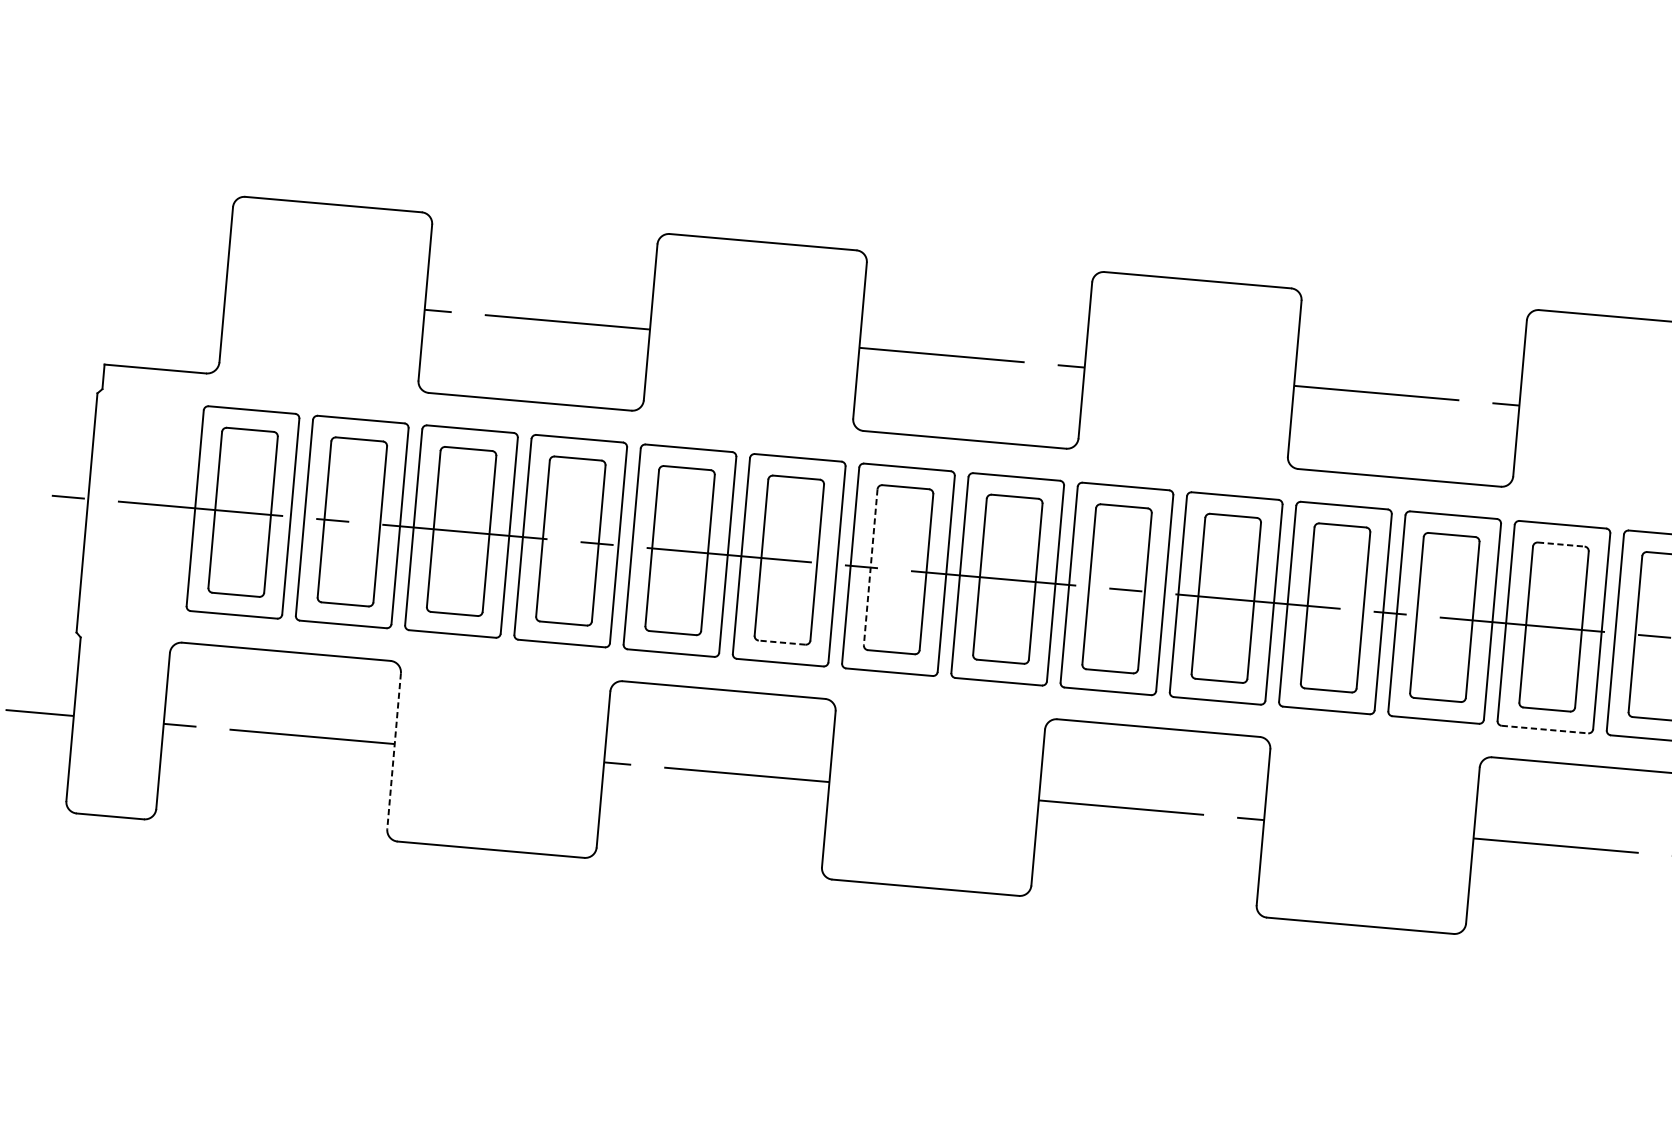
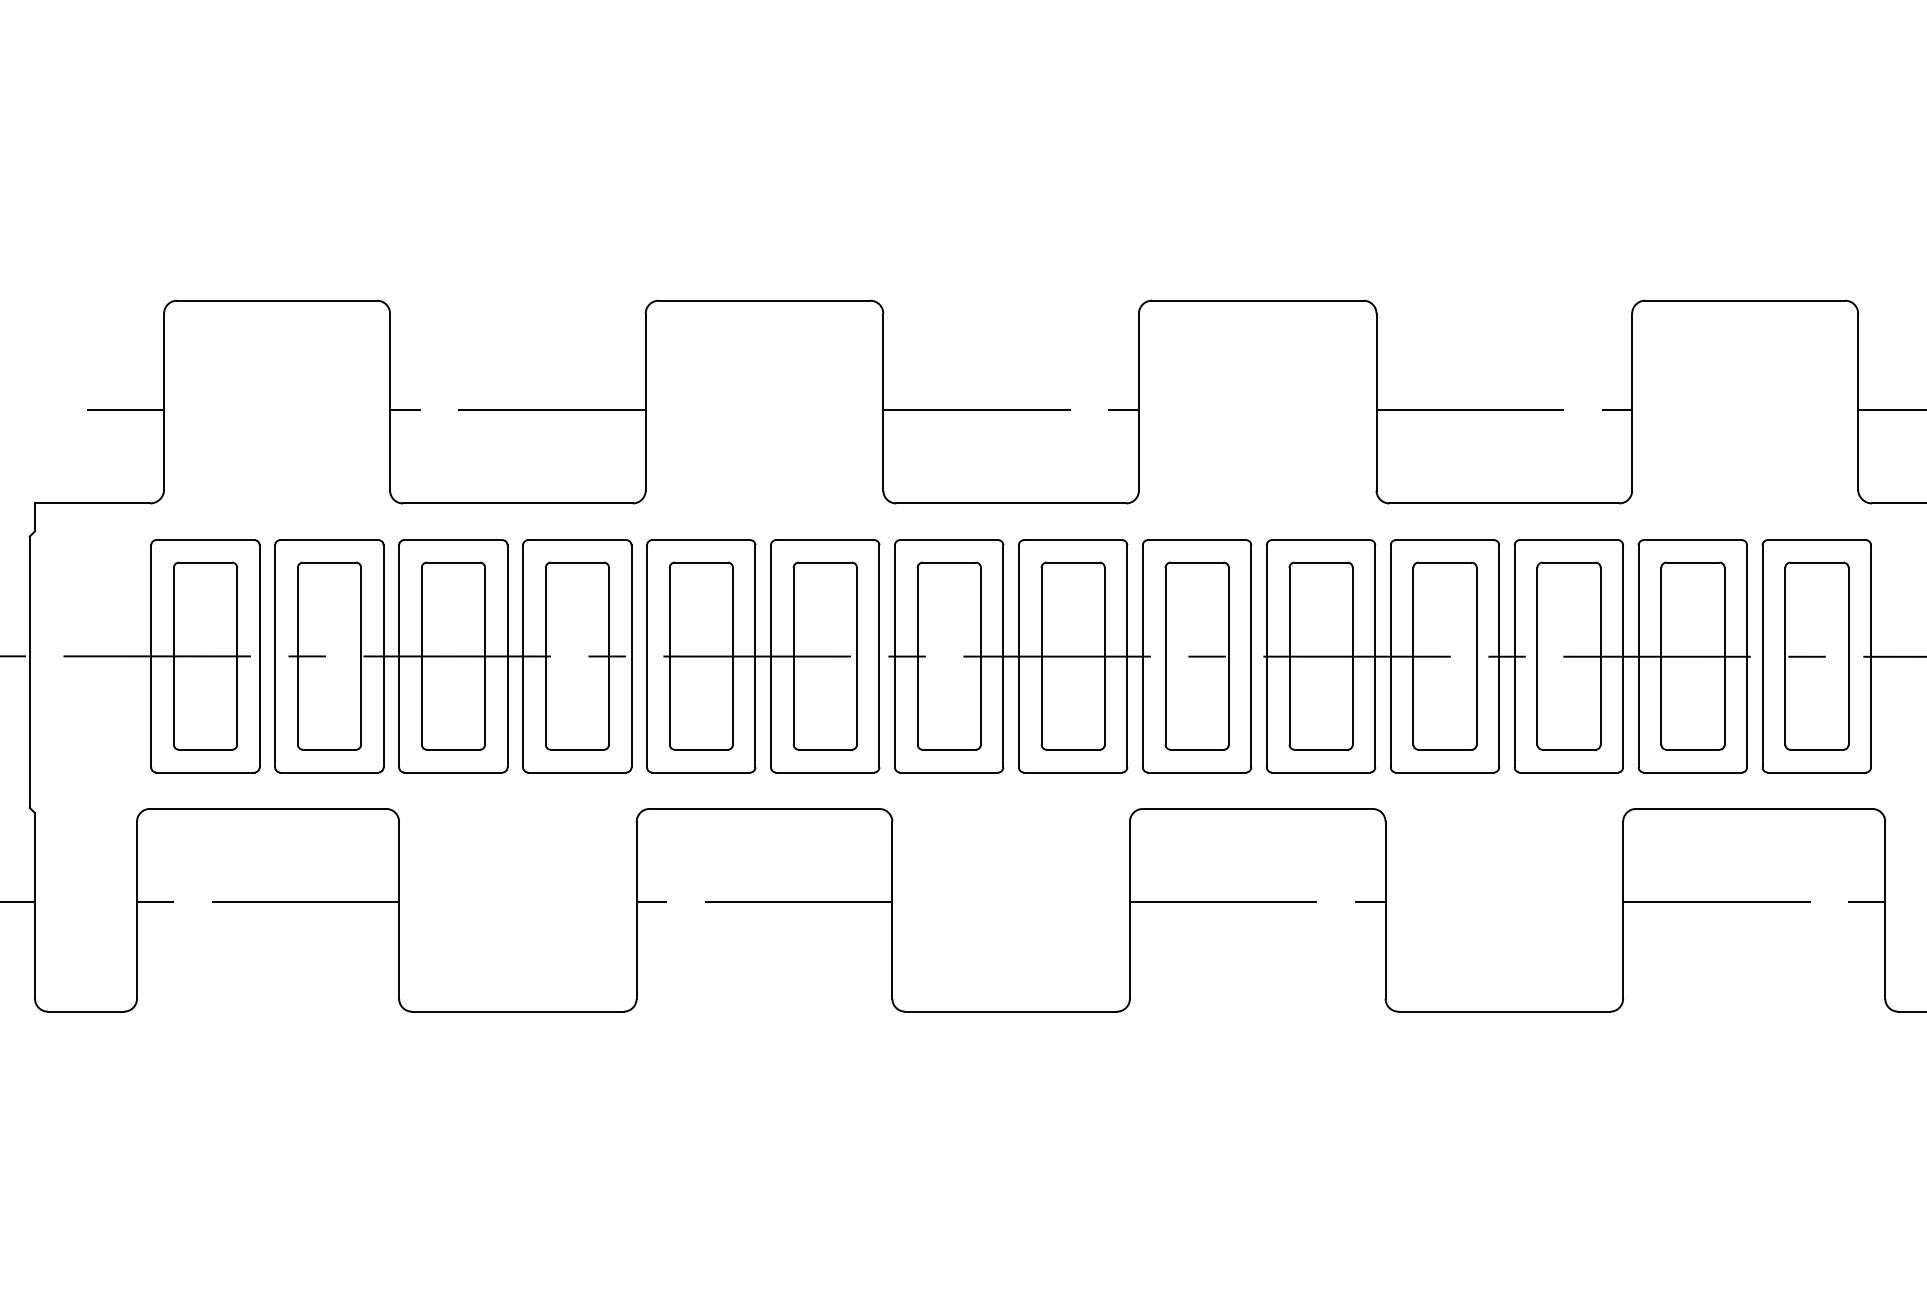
line: (191, 289) -> (125, 410), added
line: (1561, 544) -> (1693, 562), dashed -> solid
line: (870, 567) -> (917, 656), dashed -> solid
line: (781, 642) -> (824, 749), dashed -> solid
line: (1545, 729) -> (1693, 772), dashed -> solid
line: (394, 751) -> (399, 910), dashed -> solid

